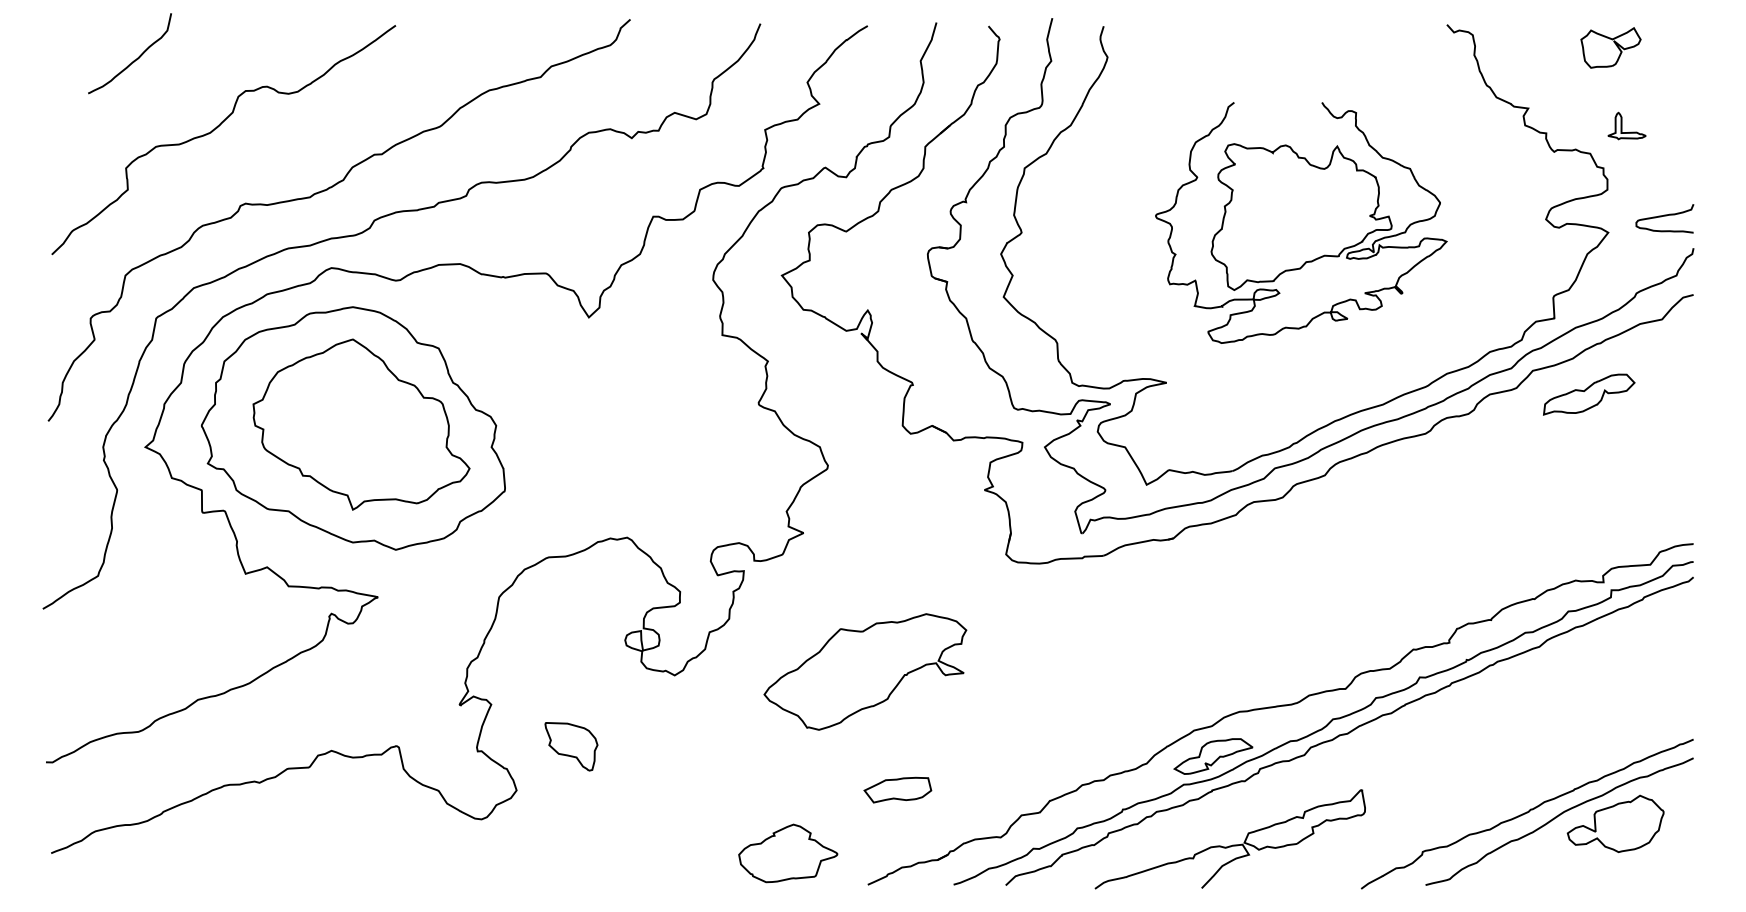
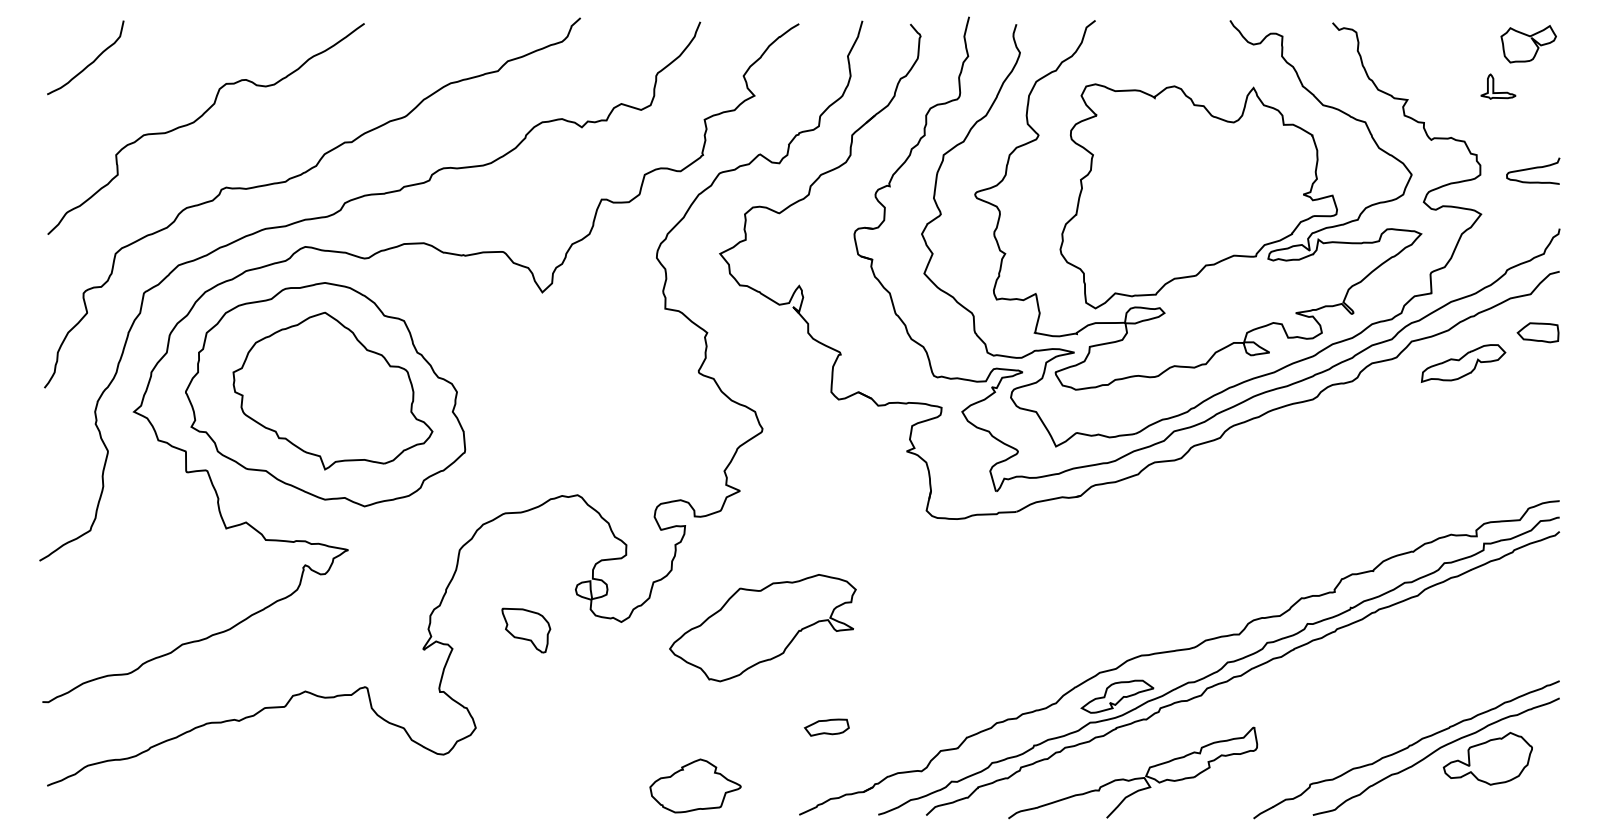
part: (1610, 47) -> (1528, 43), moved
curve: (133, 60) -> (88, 64), moved
part: (1626, 125) -> (1497, 86), moved
curve: (1664, 216) -> (1532, 169), moved
part: (1301, 222) -> (1198, 204), size x1.67
part: (1670, 361) -> (1538, 332), added
part: (865, 671) -> (763, 627), moved
part: (571, 746) -> (526, 630), moved
part: (897, 789) -> (826, 727), size x0.71
part: (788, 853) -> (695, 786), moved

